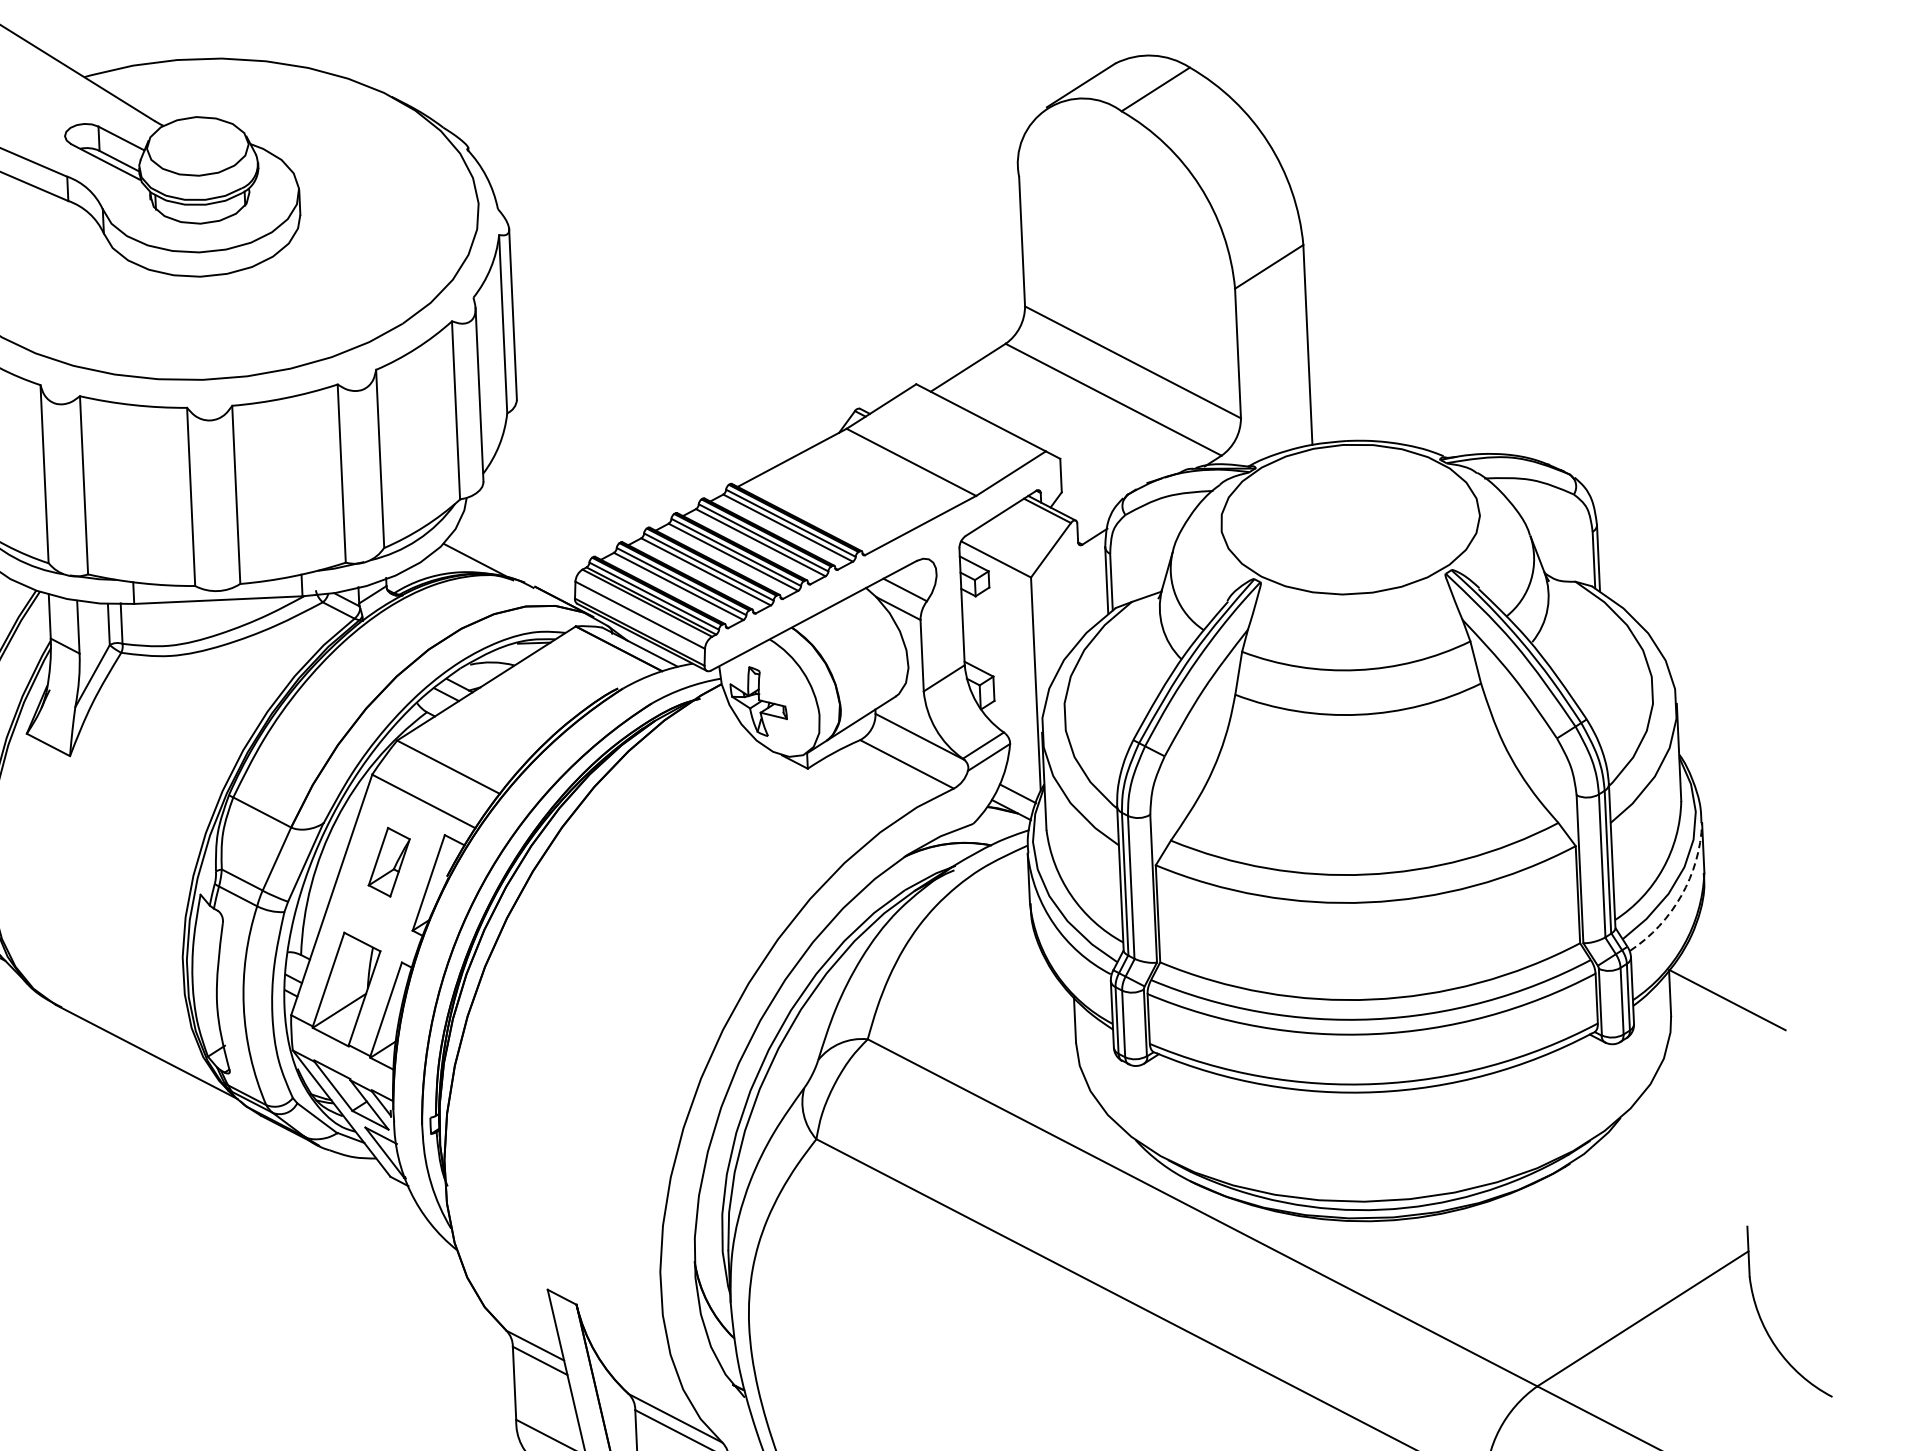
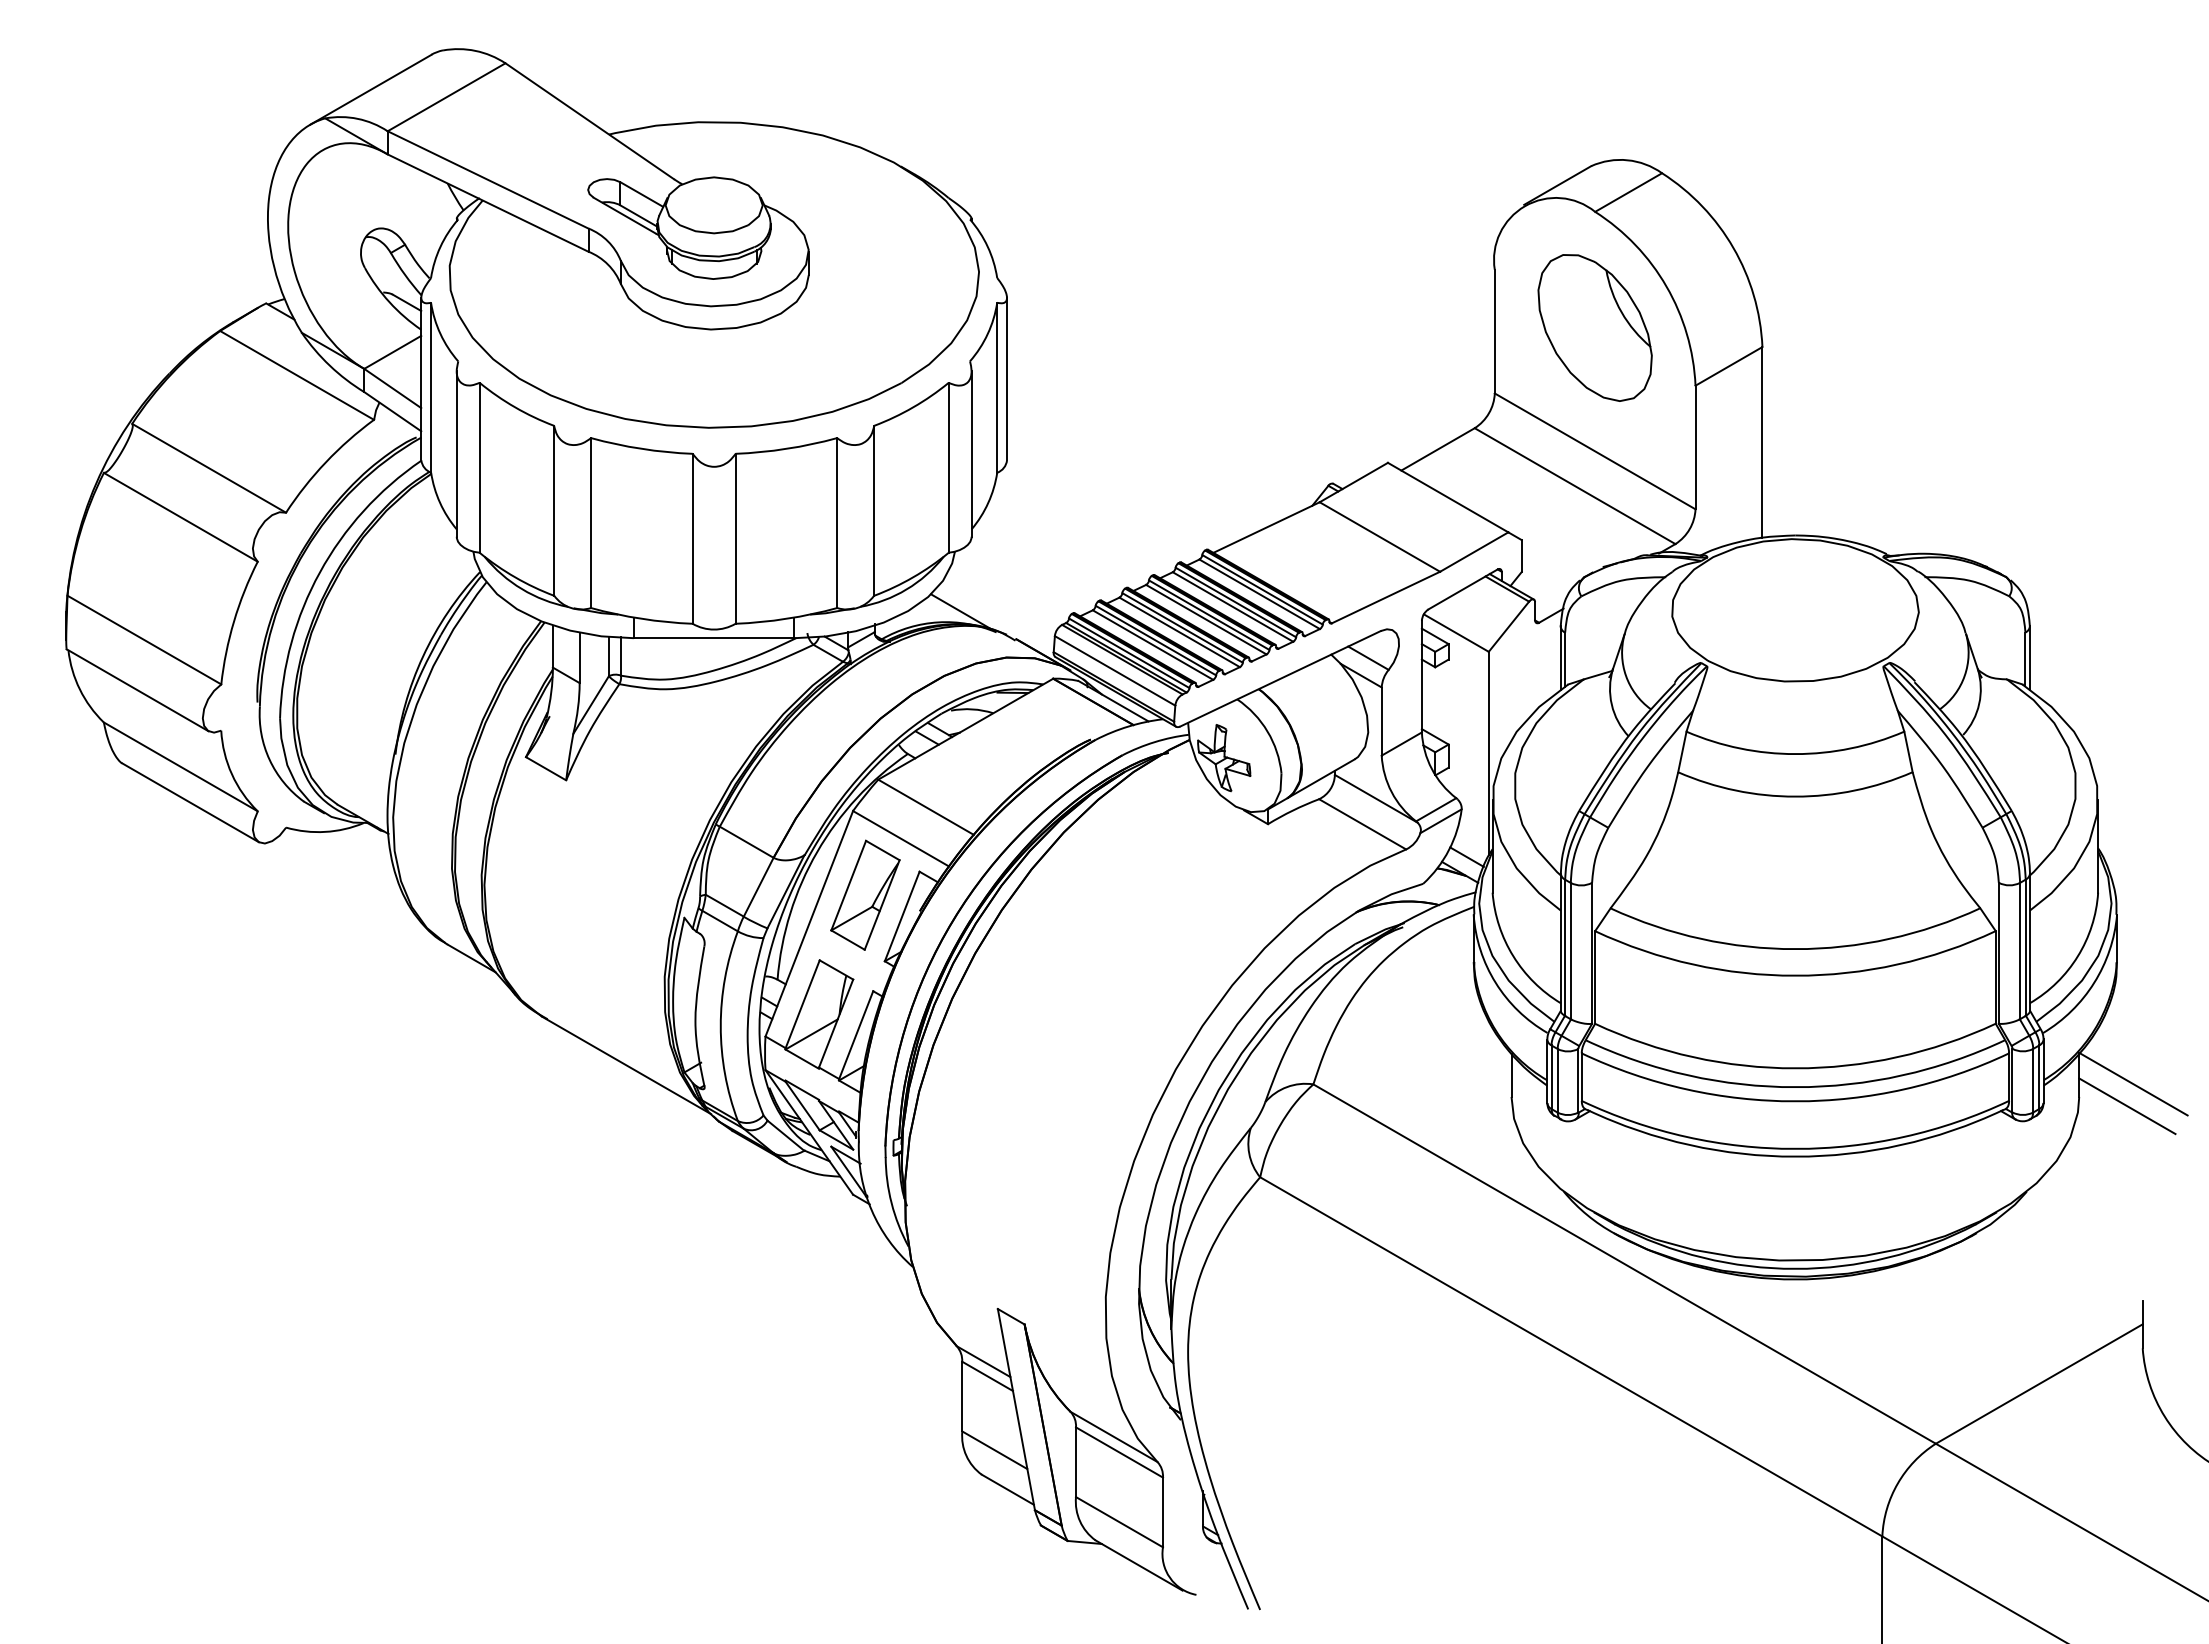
part: (1126, 232) -> (1594, 327), added
part: (389, 861) -> (865, 894), size x1.67
arc: (1681, 895) -> (2094, 982), dashed -> solid
line: (1722, 1023) -> (2127, 1106), added

